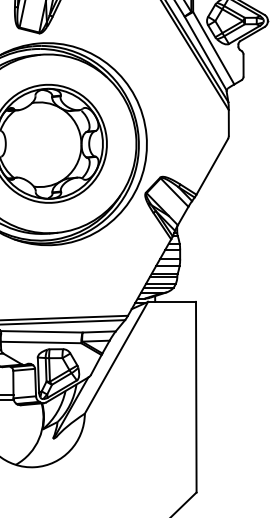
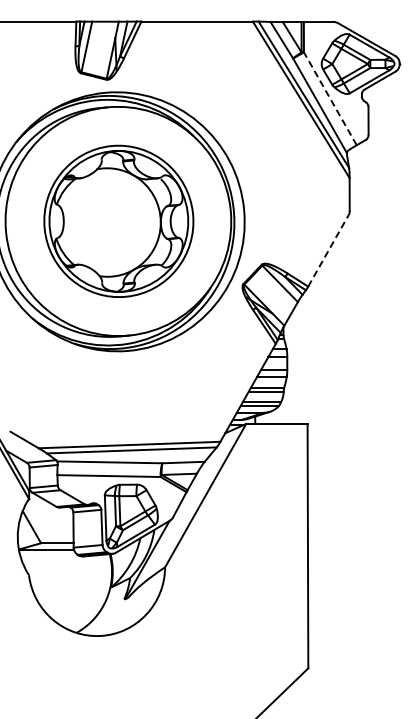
line: (213, 47) -> (330, 98), solid -> dashed
line: (212, 166) -> (328, 250), solid -> dashed

